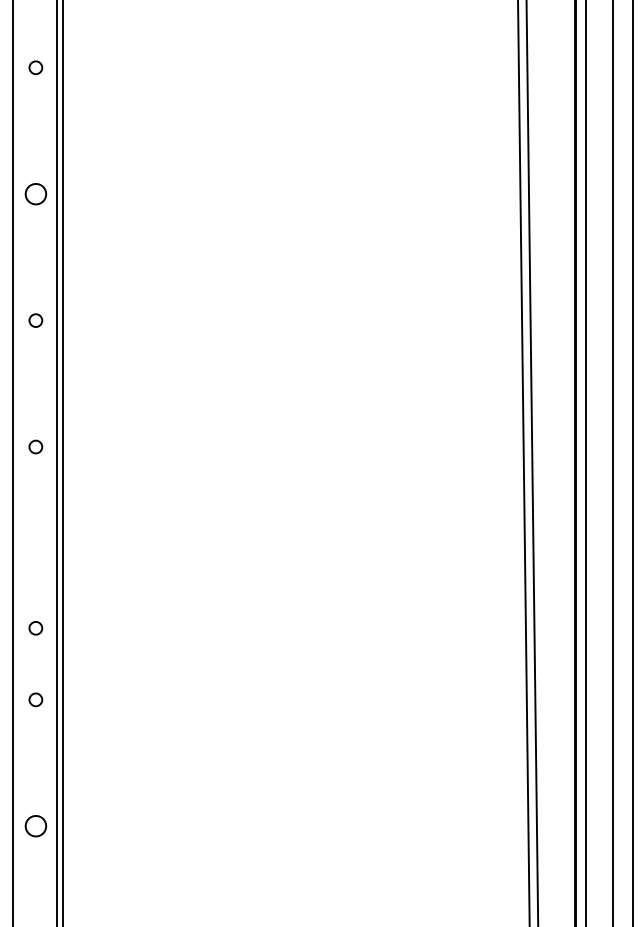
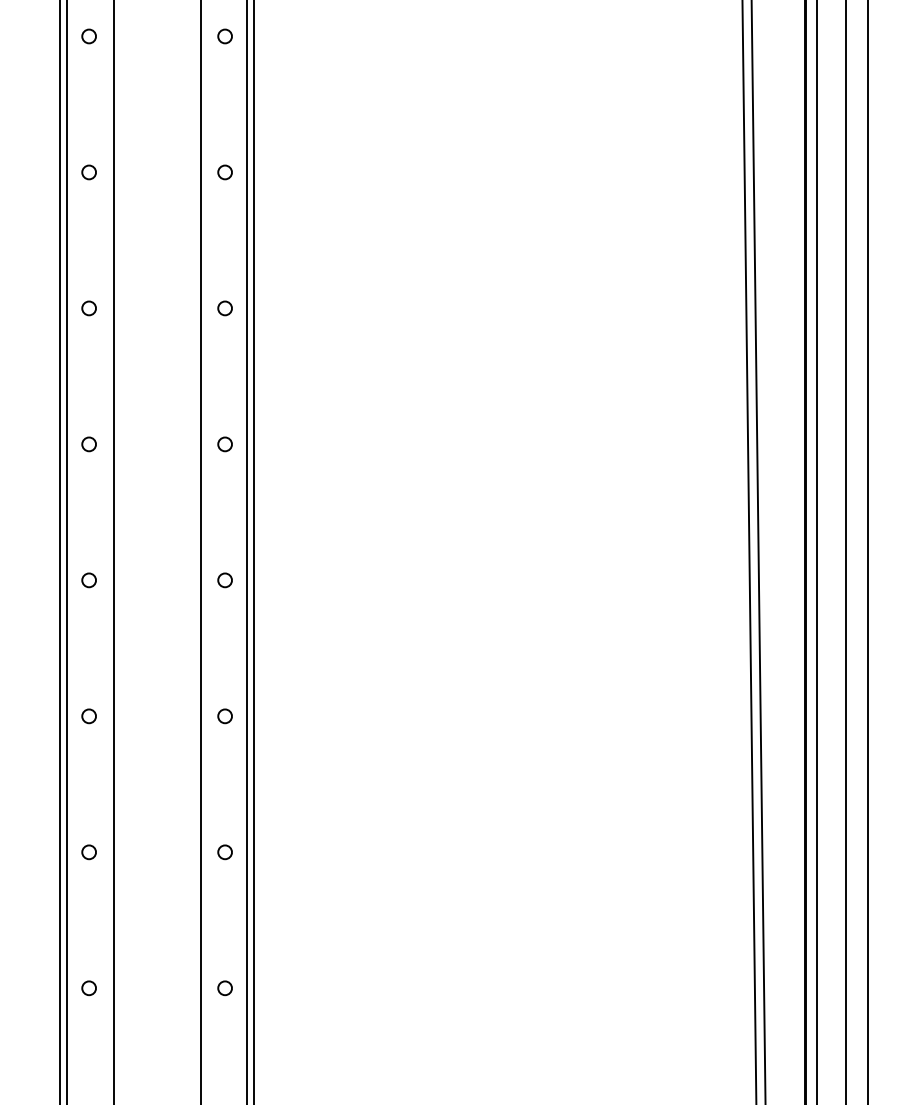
circle: (35, 194) -> (224, 308), size x0.62
circle: (35, 628) -> (224, 716), moved
circle: (35, 826) -> (224, 988), size x0.62

